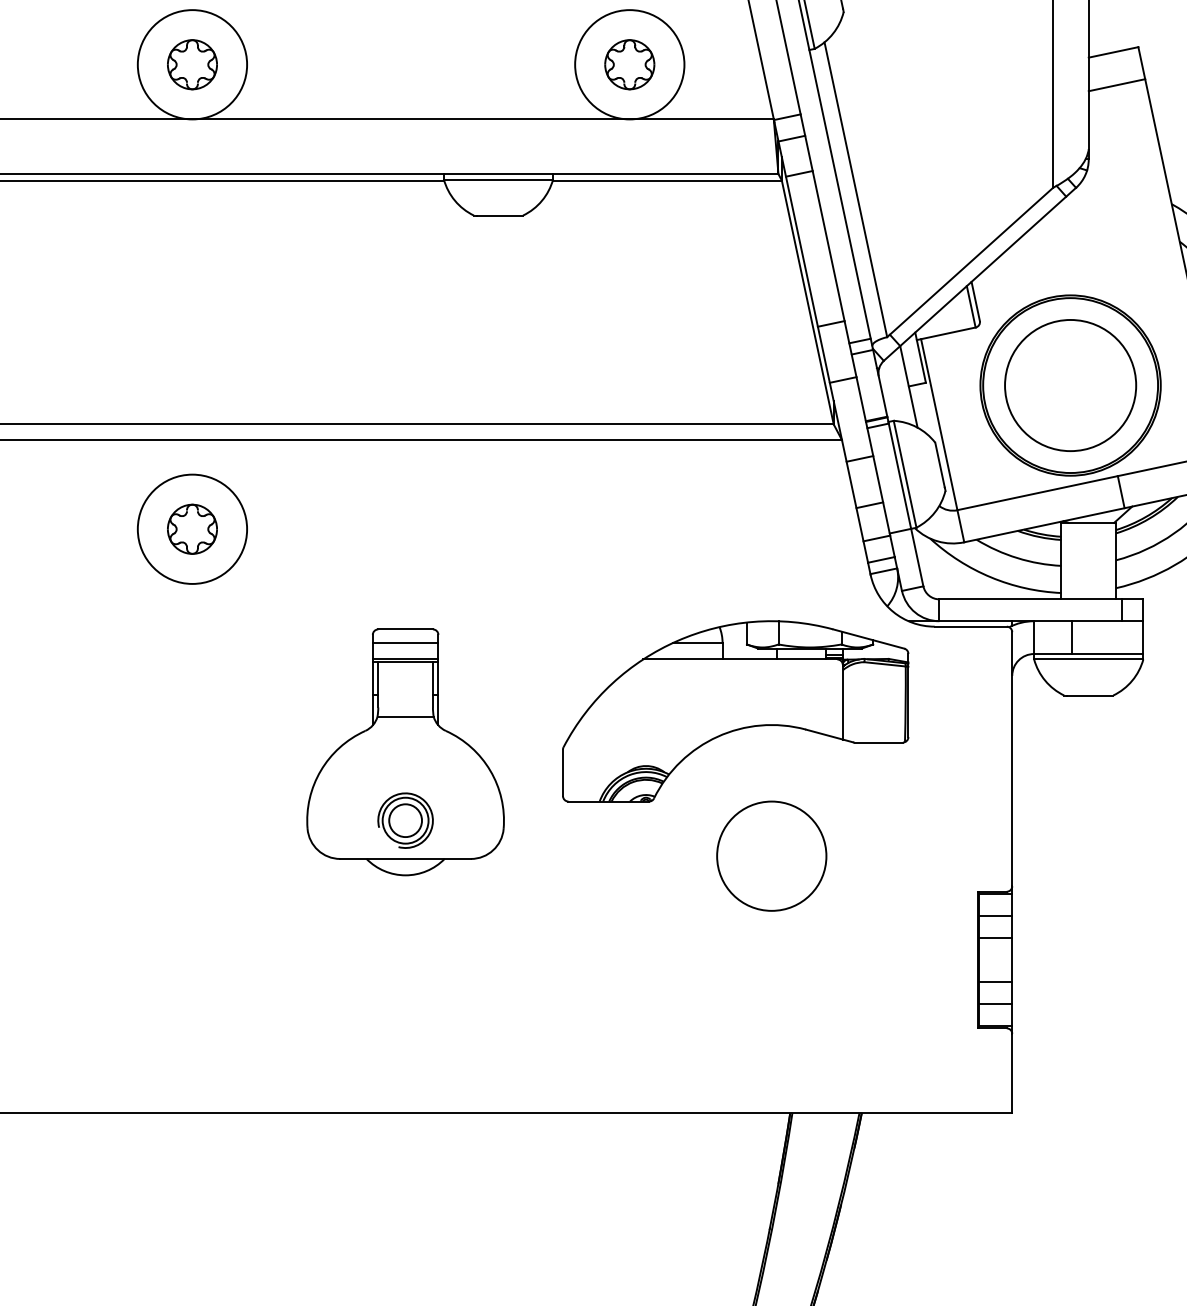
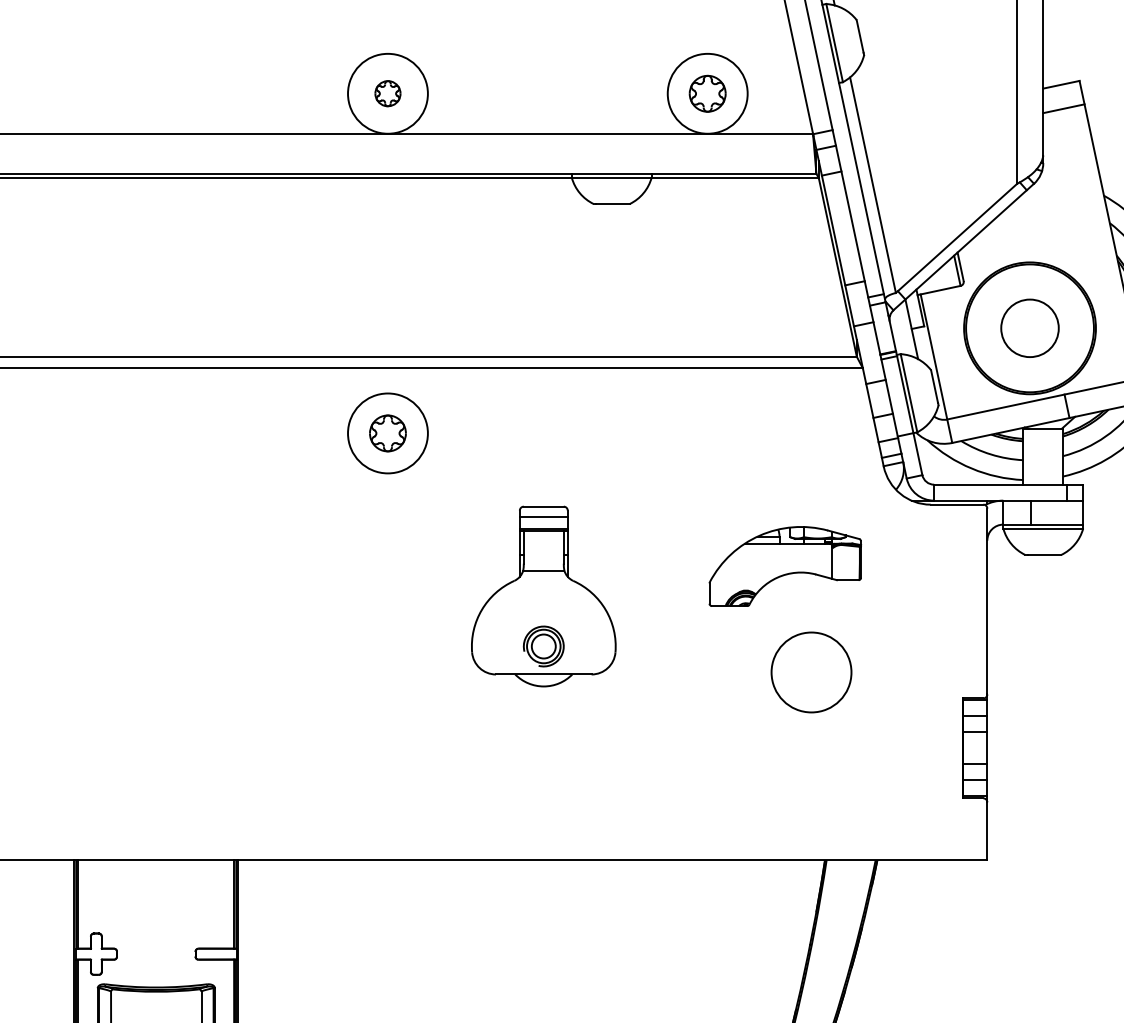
part: (191, 64) -> (387, 93), size x0.7
circle: (1069, 385) -> (1029, 328), size x0.6
part: (736, 711) -> (785, 566), size x0.6

